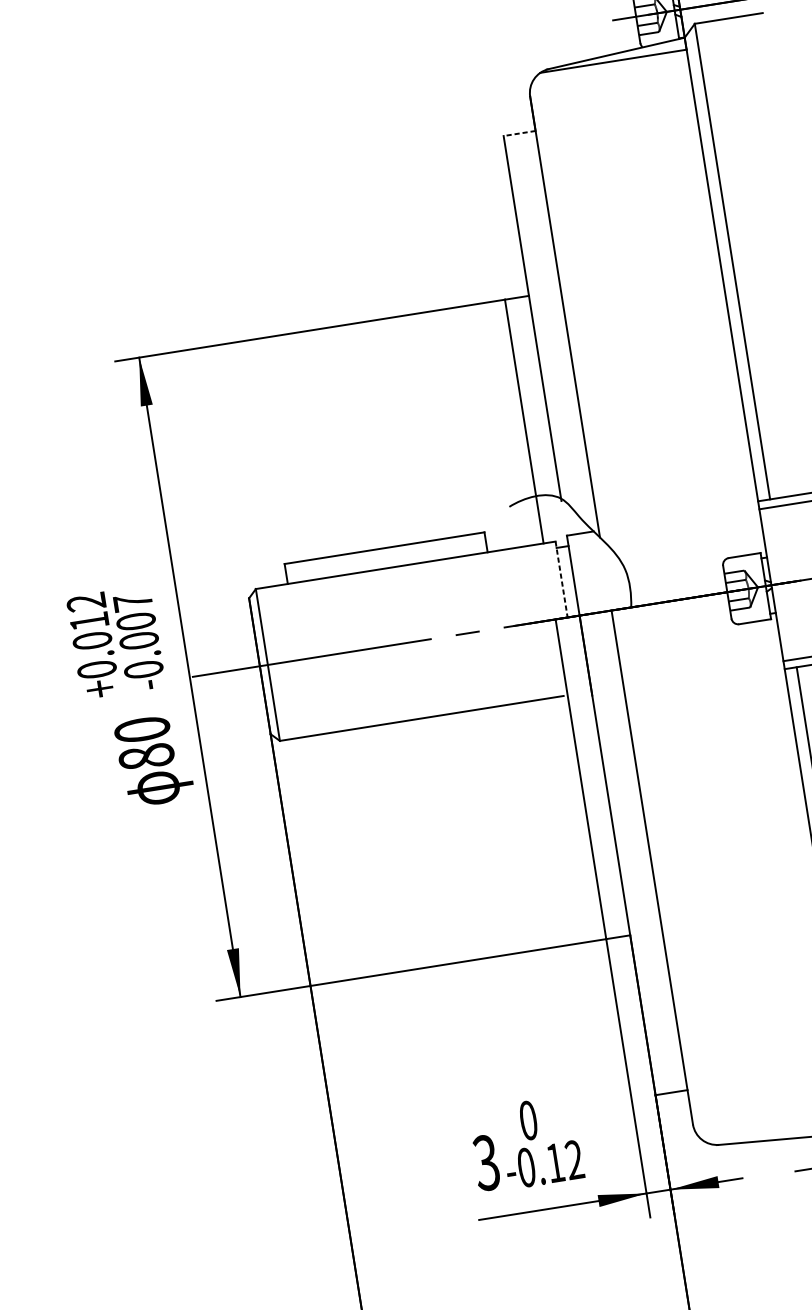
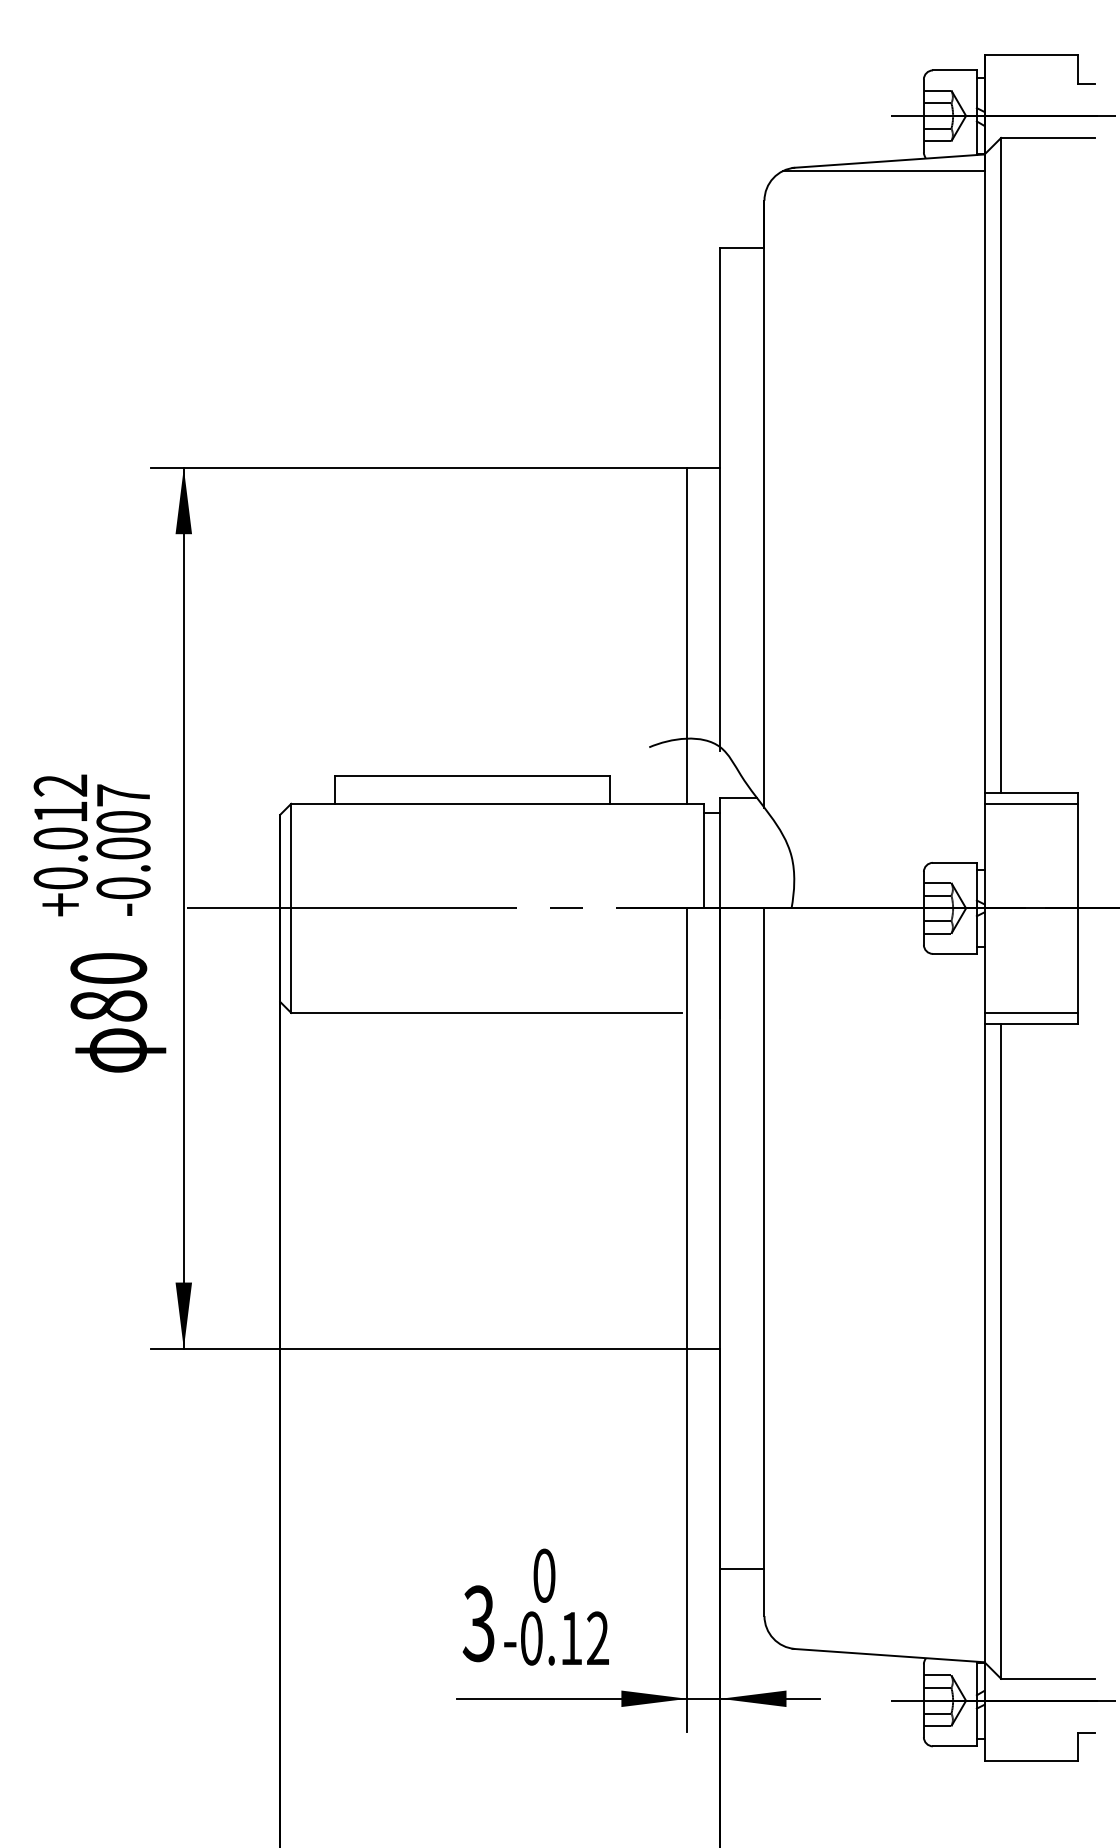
line: (518, 133) -> (741, 248), dashed -> solid
line: (561, 579) -> (703, 856), dashed -> solid

